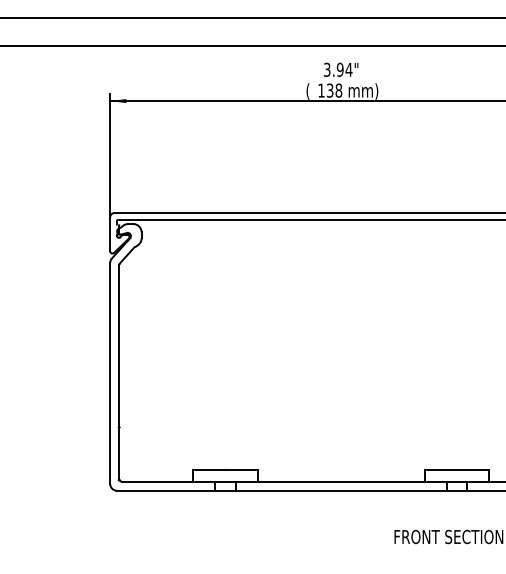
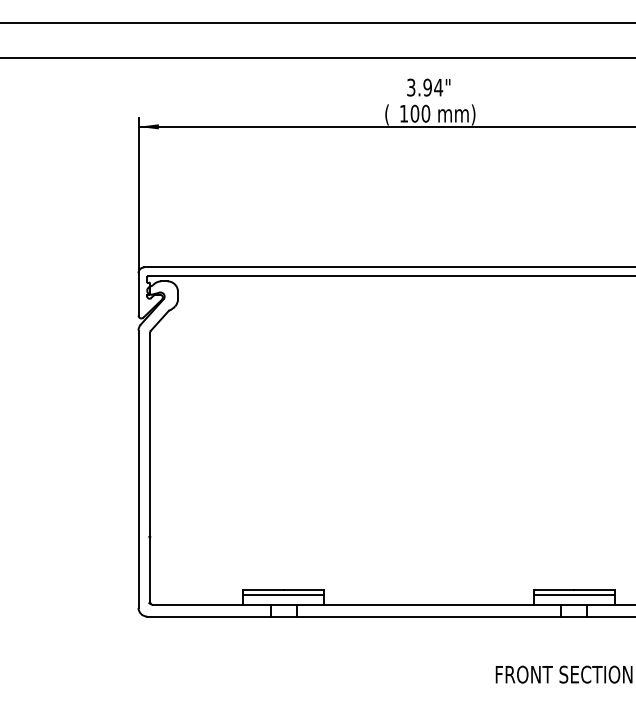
text: (334, 90) -> (420, 113), 138 -> 100
line: (225, 473) -> (283, 594), added
line: (456, 473) -> (573, 594), added

